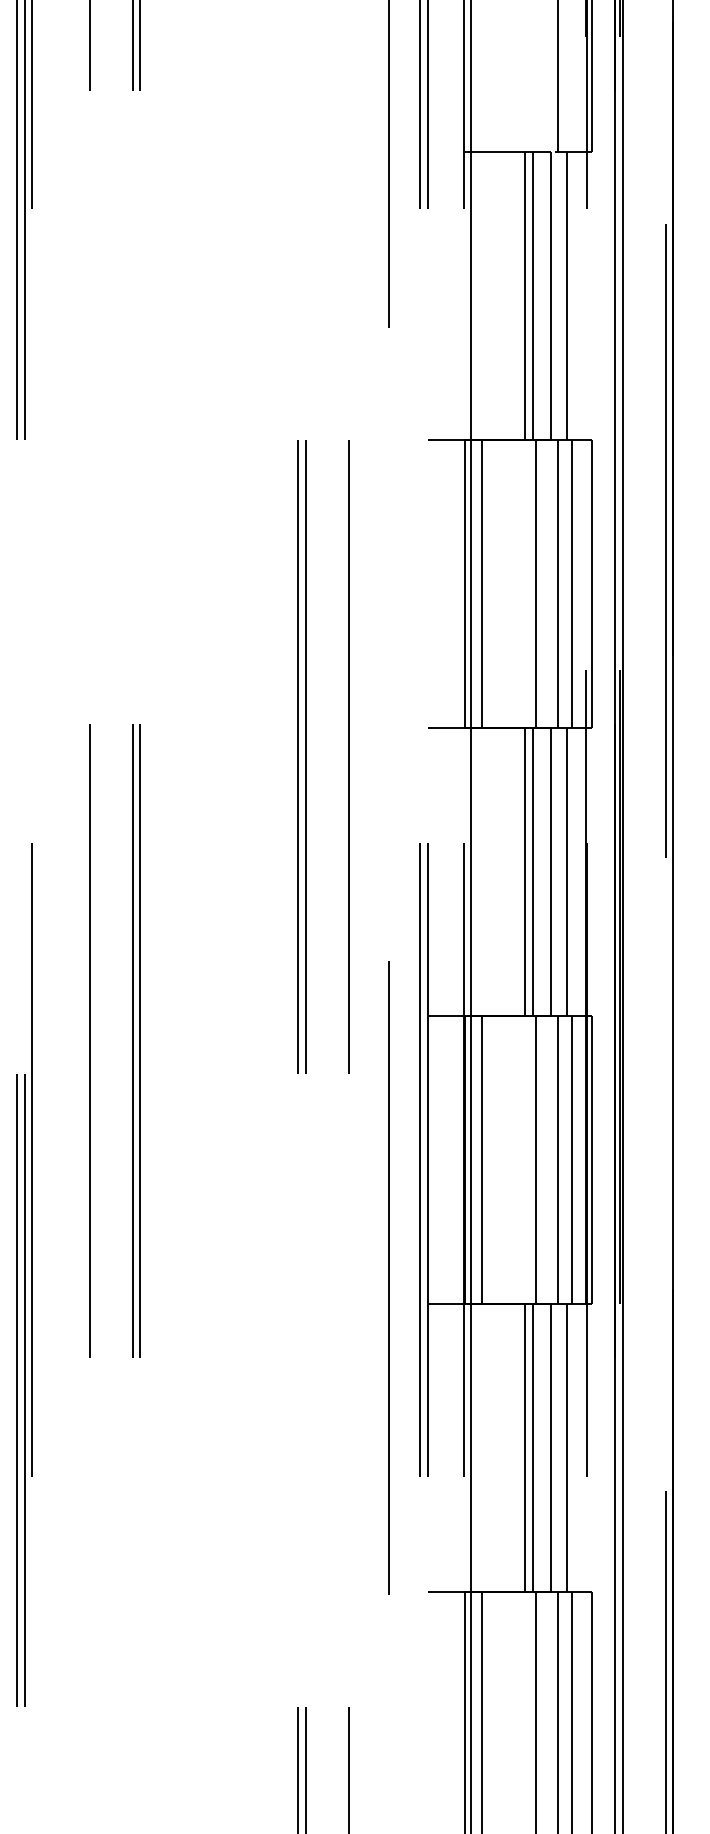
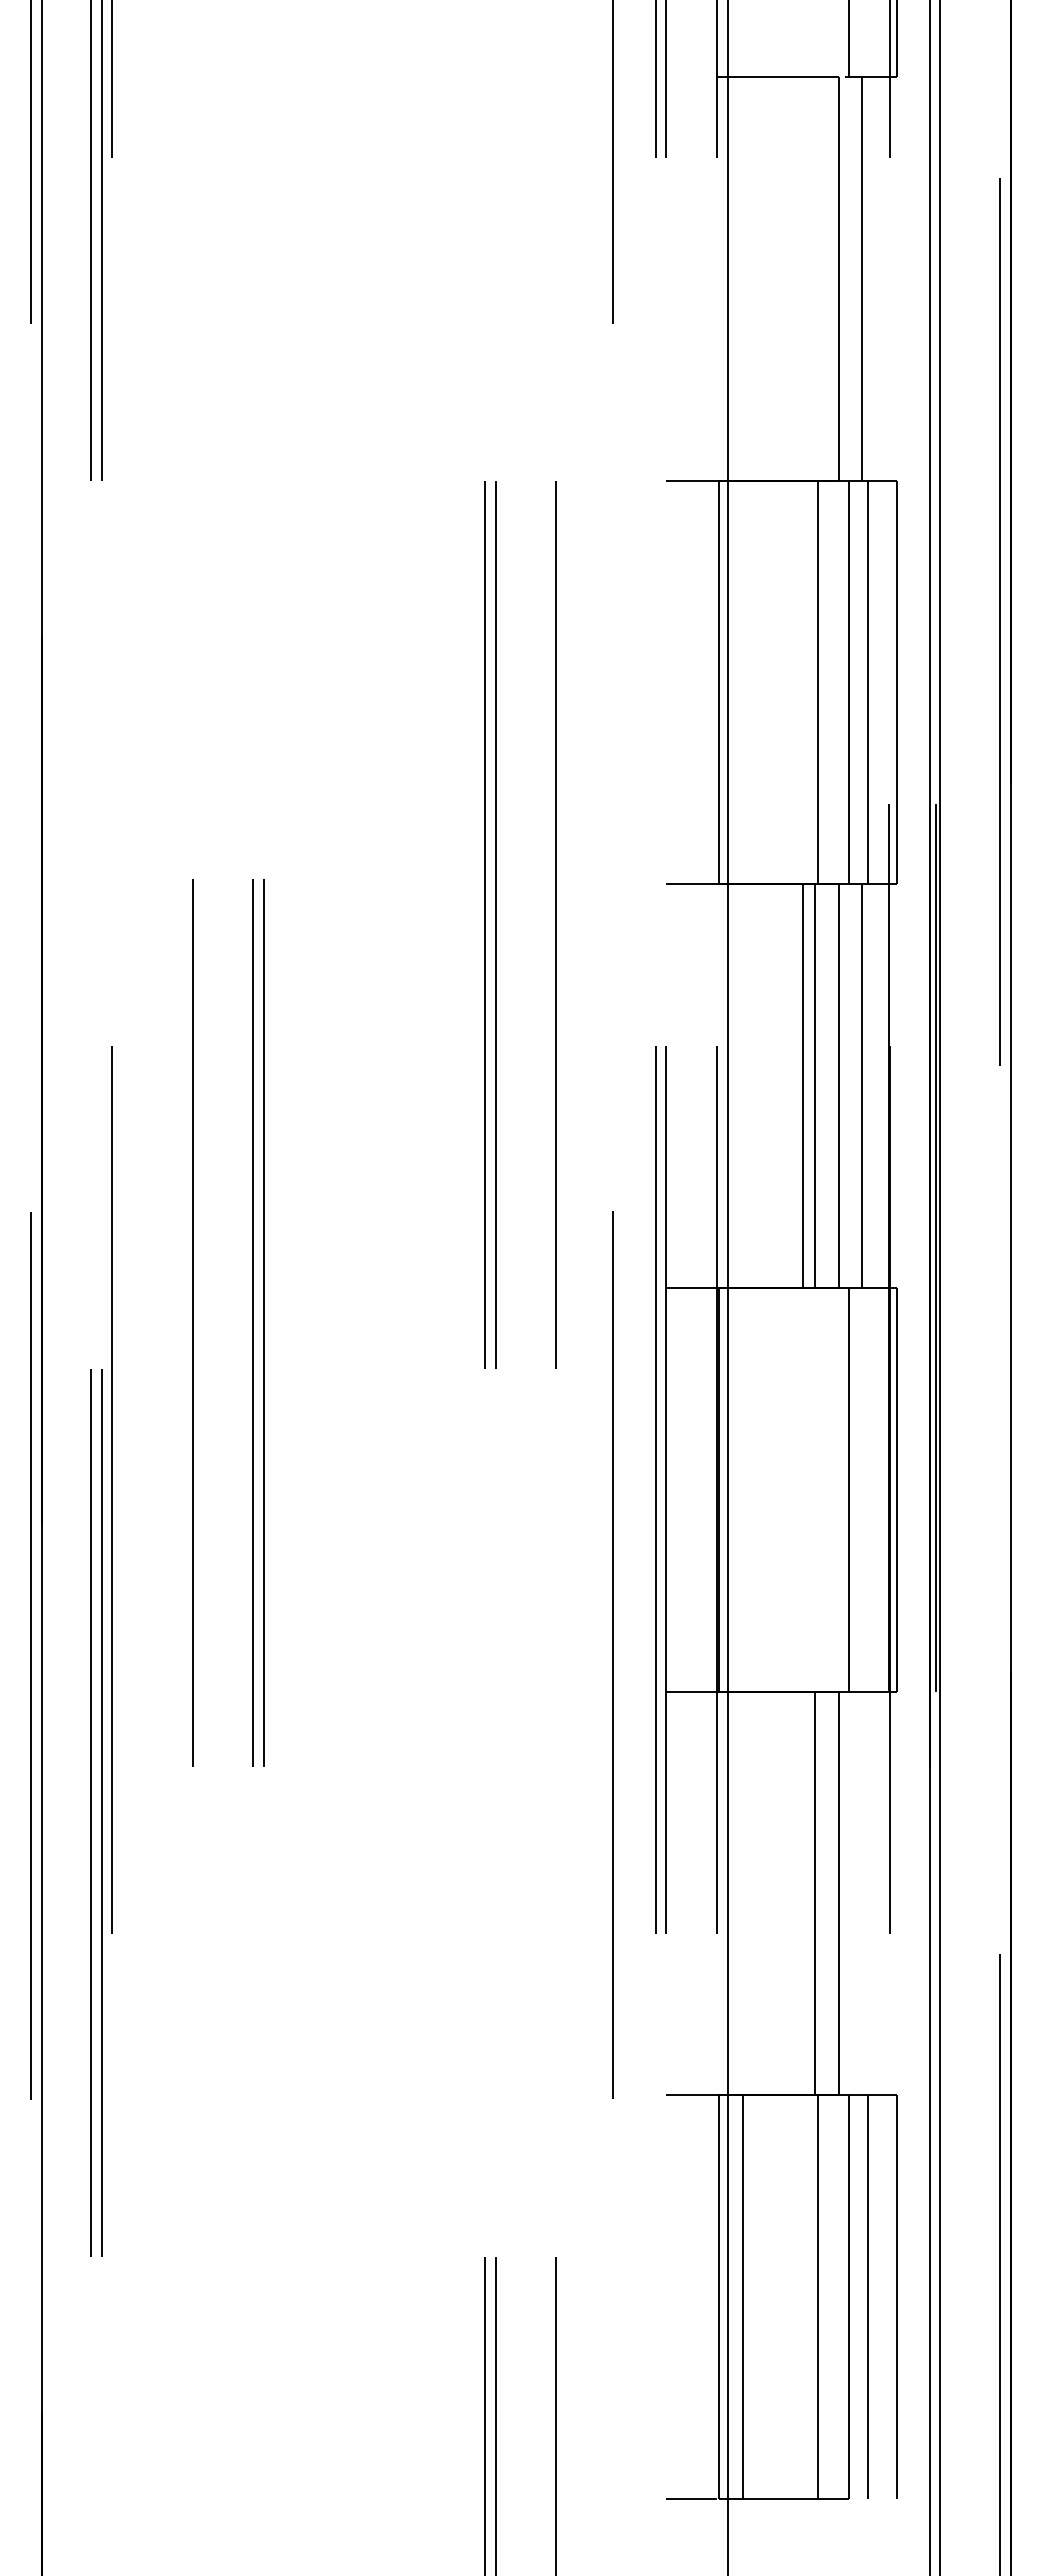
line: (525, 295) -> (803, 278), removed
line: (533, 295) -> (814, 278), removed
line: (482, 583) -> (743, 682), removed
line: (482, 1159) -> (743, 1489), removed
line: (535, 1159) -> (817, 1489), removed
line: (571, 1159) -> (868, 1489), removed
line: (525, 1448) -> (803, 1893), removed
line: (567, 1448) -> (862, 1893), removed

